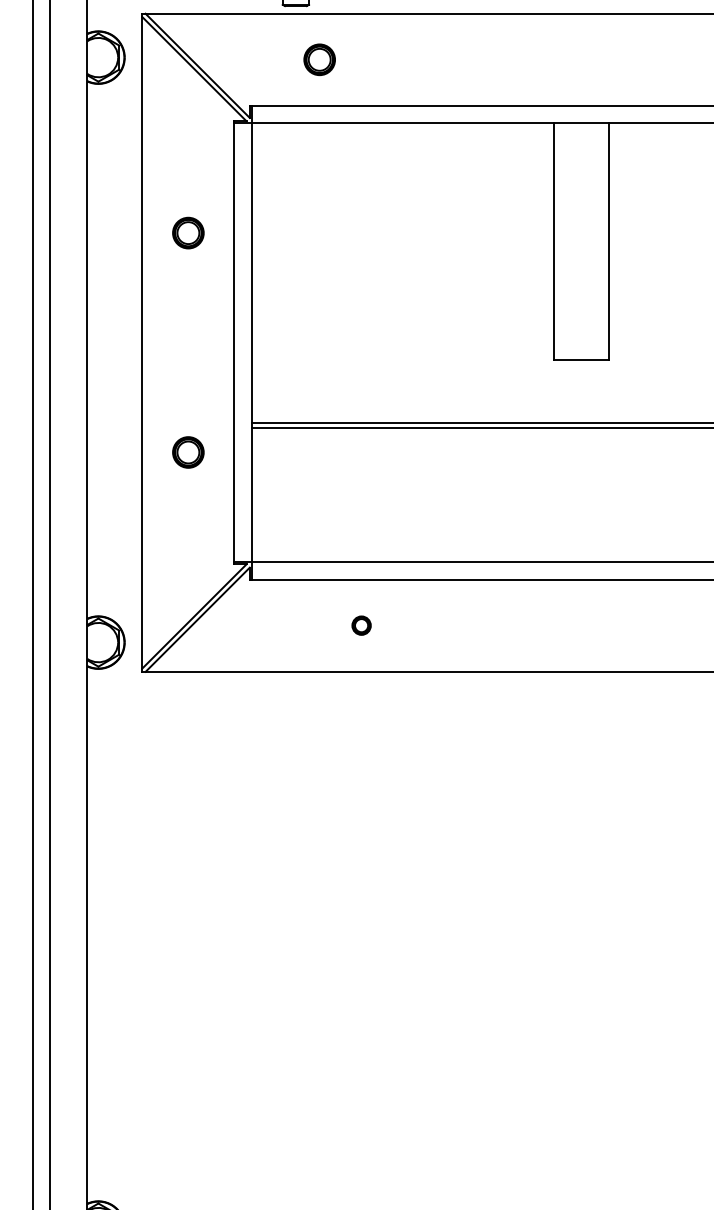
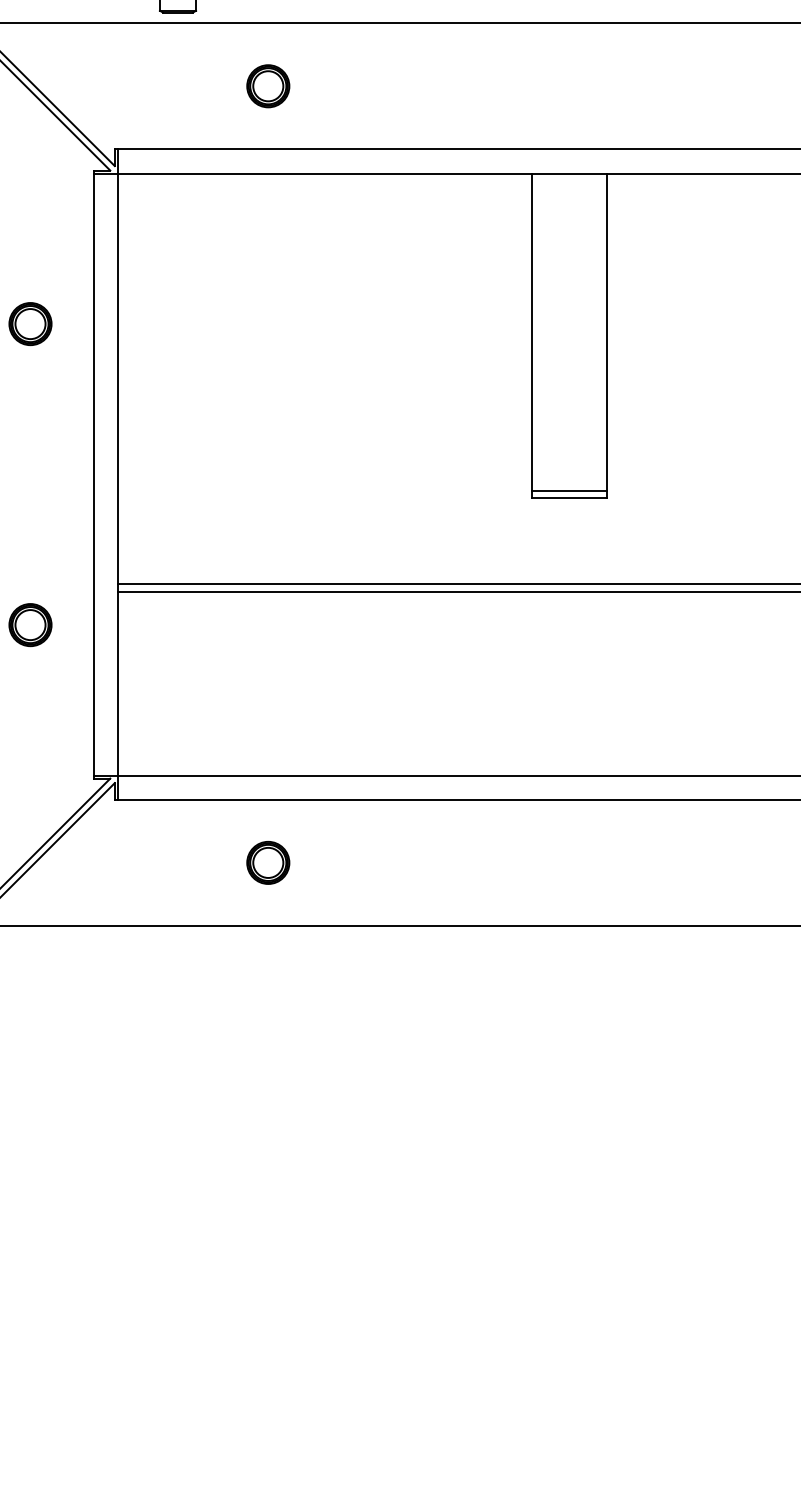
part: (319, 59) -> (268, 85), moved
line: (580, 354) -> (568, 490), added
part: (361, 625) -> (268, 862), size x1.67

